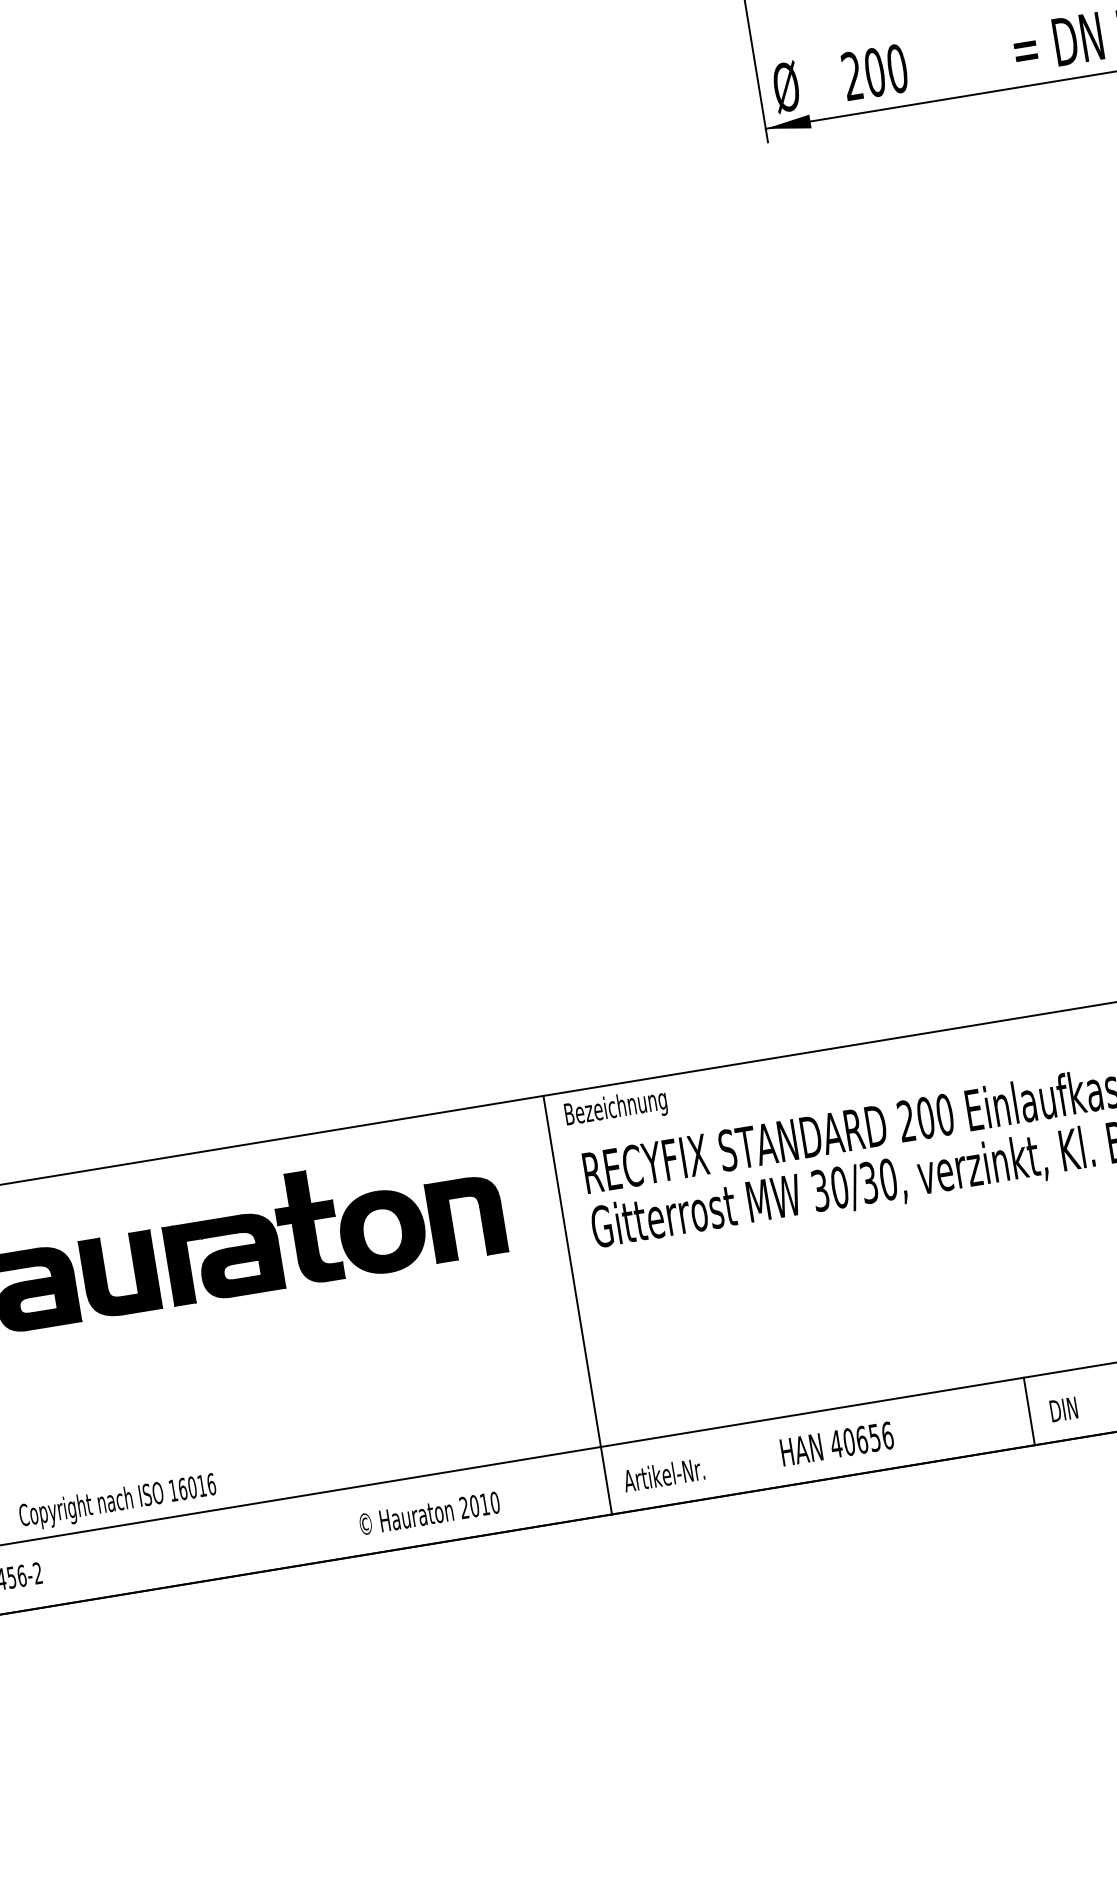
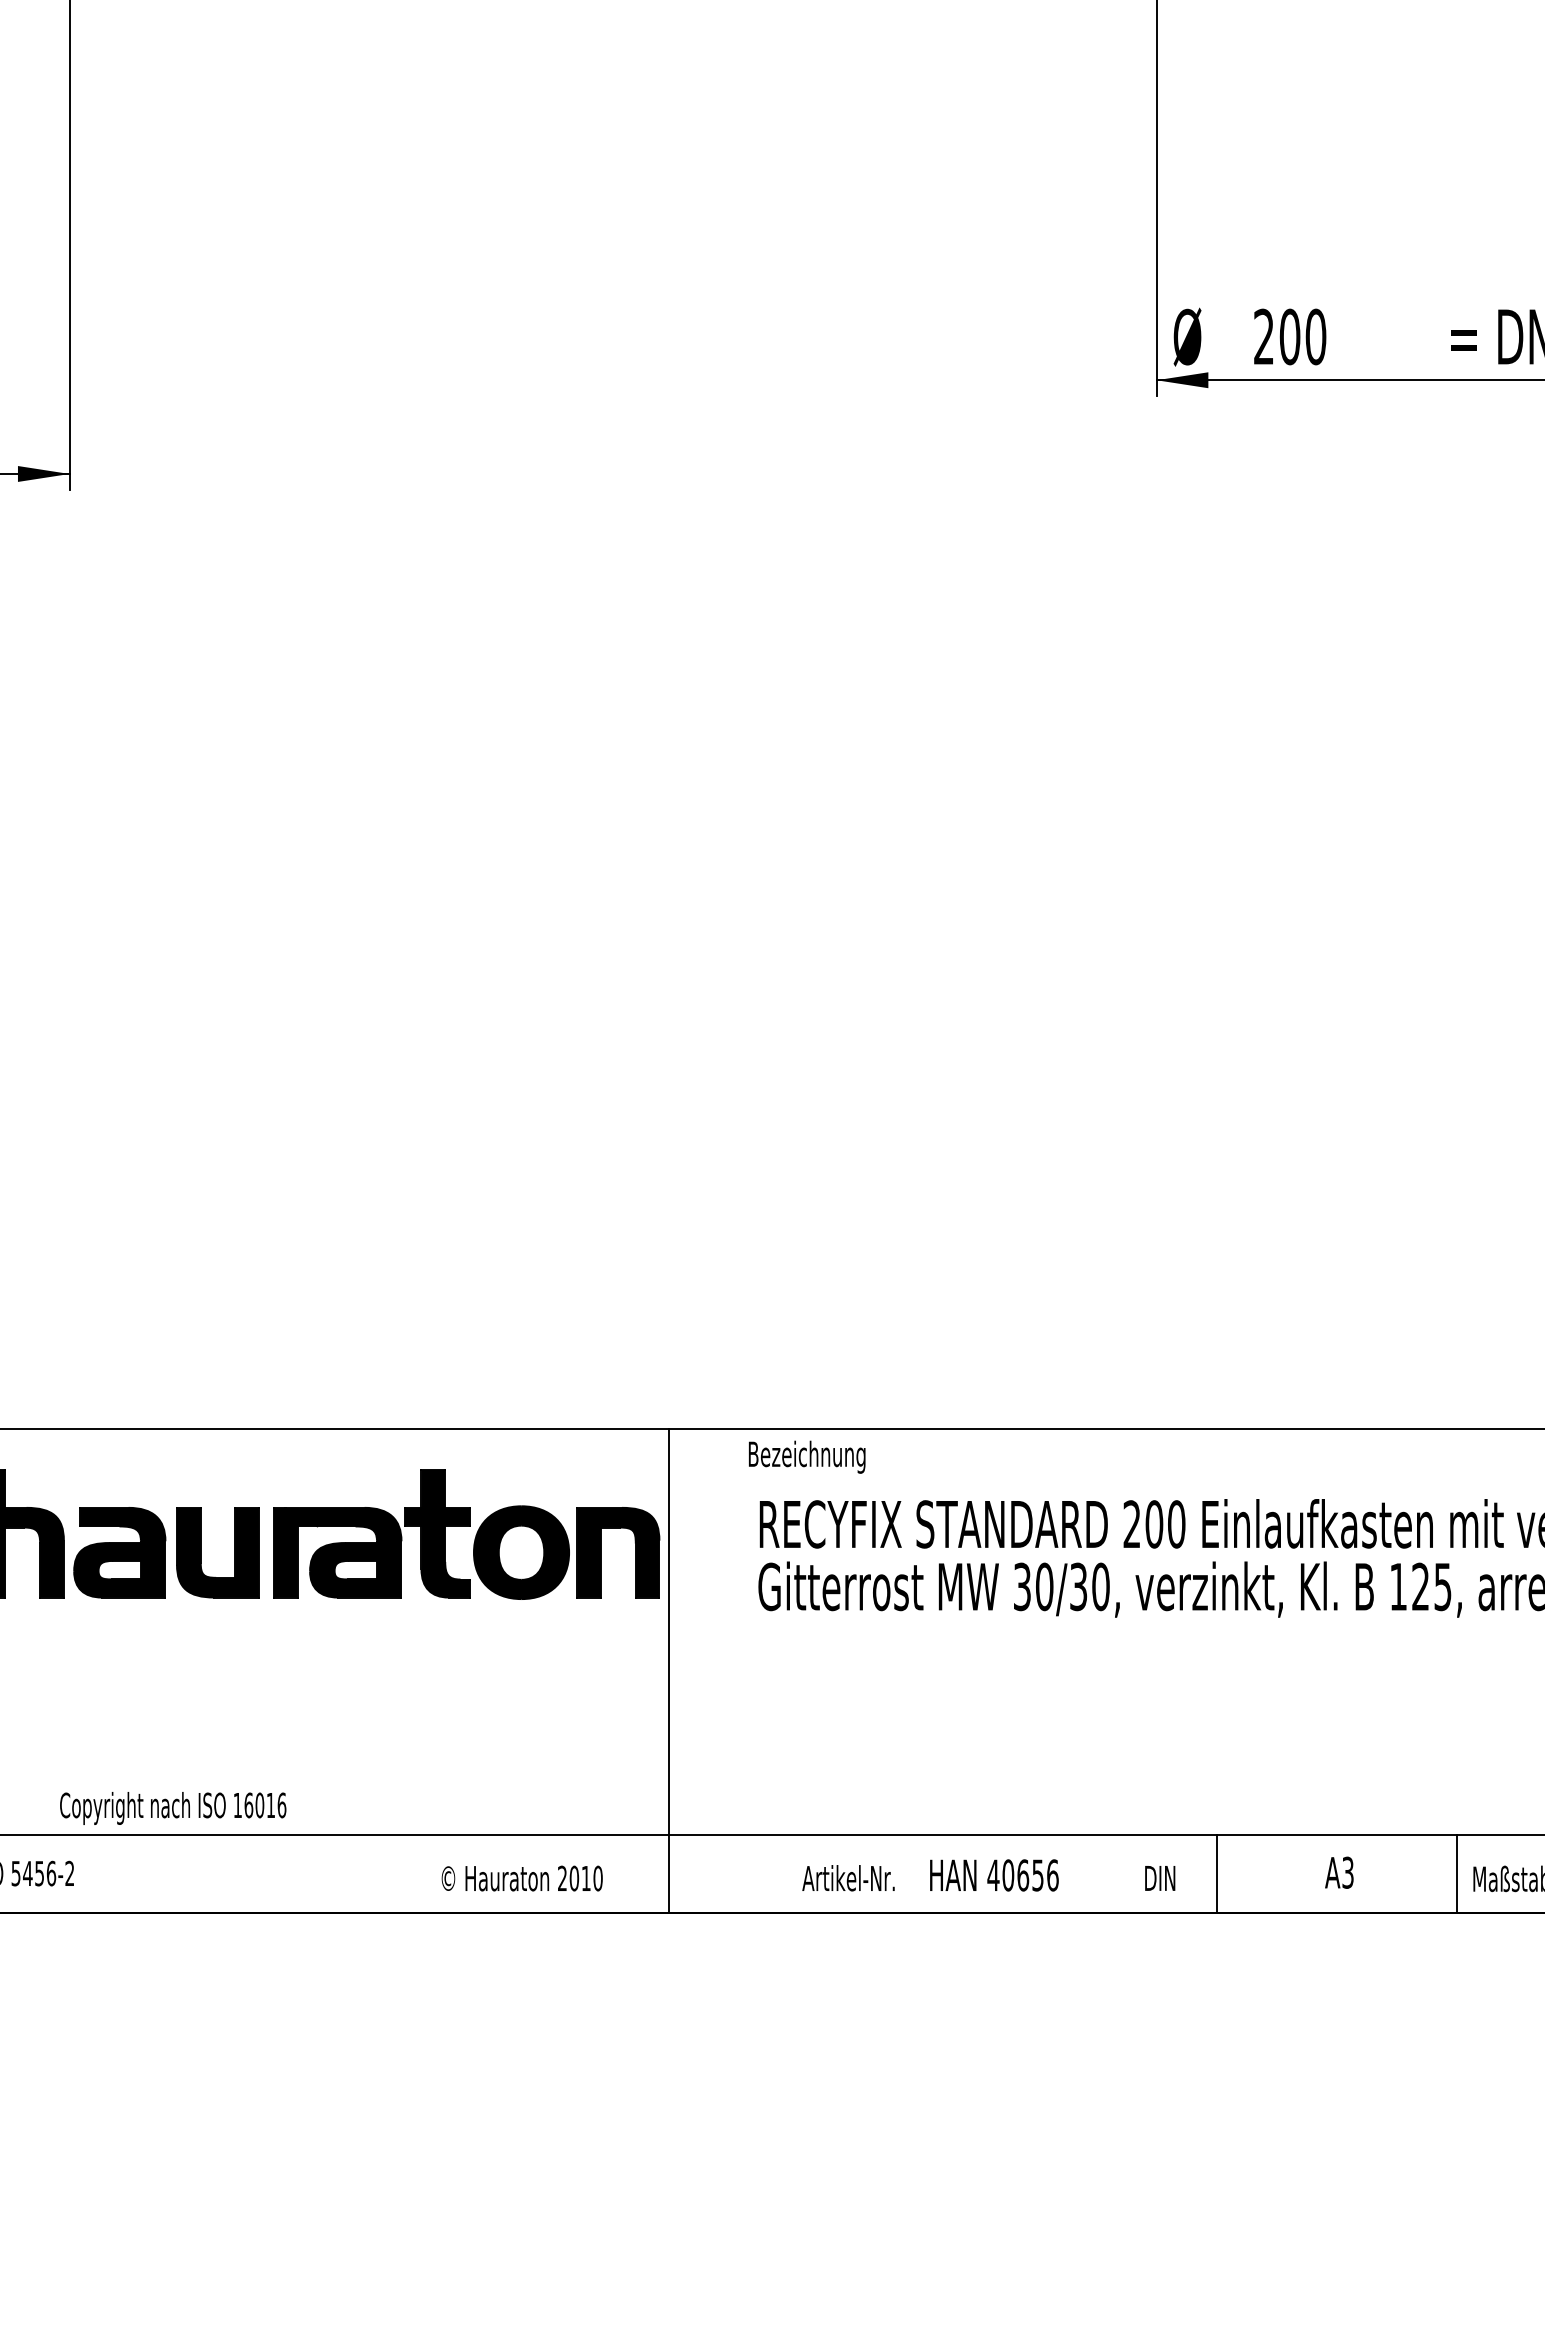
line: (577, 1304) -> (668, 1670), moved
text: (1064, 1409) -> (1160, 1878), moved
text: (663, 1475) -> (848, 1878), moved

